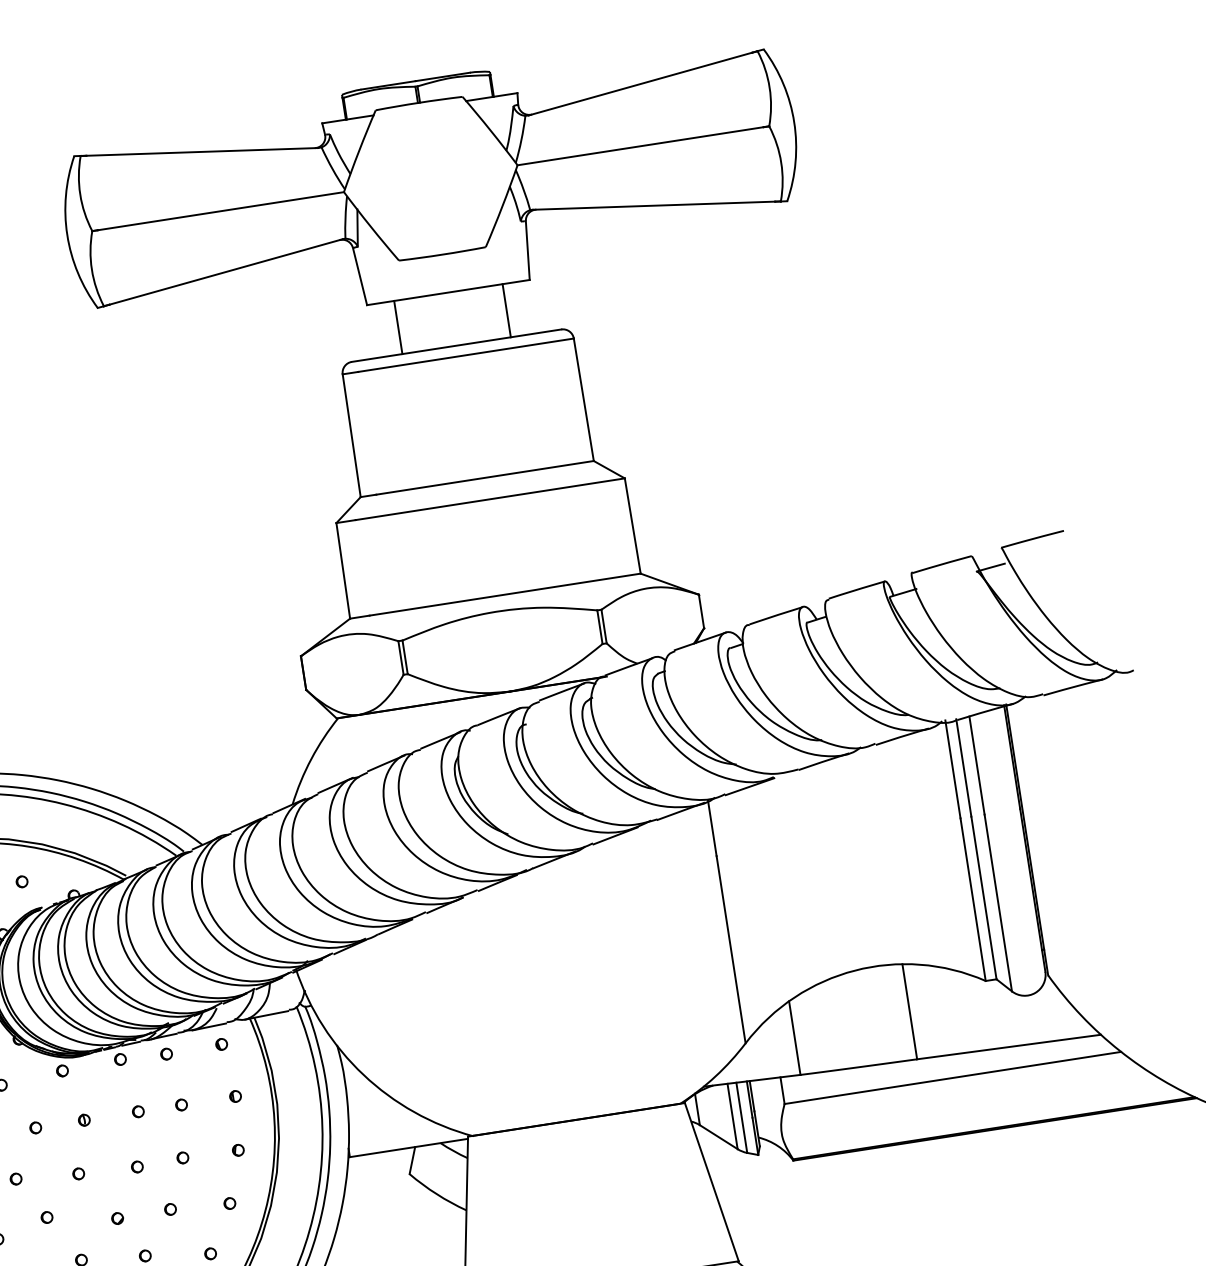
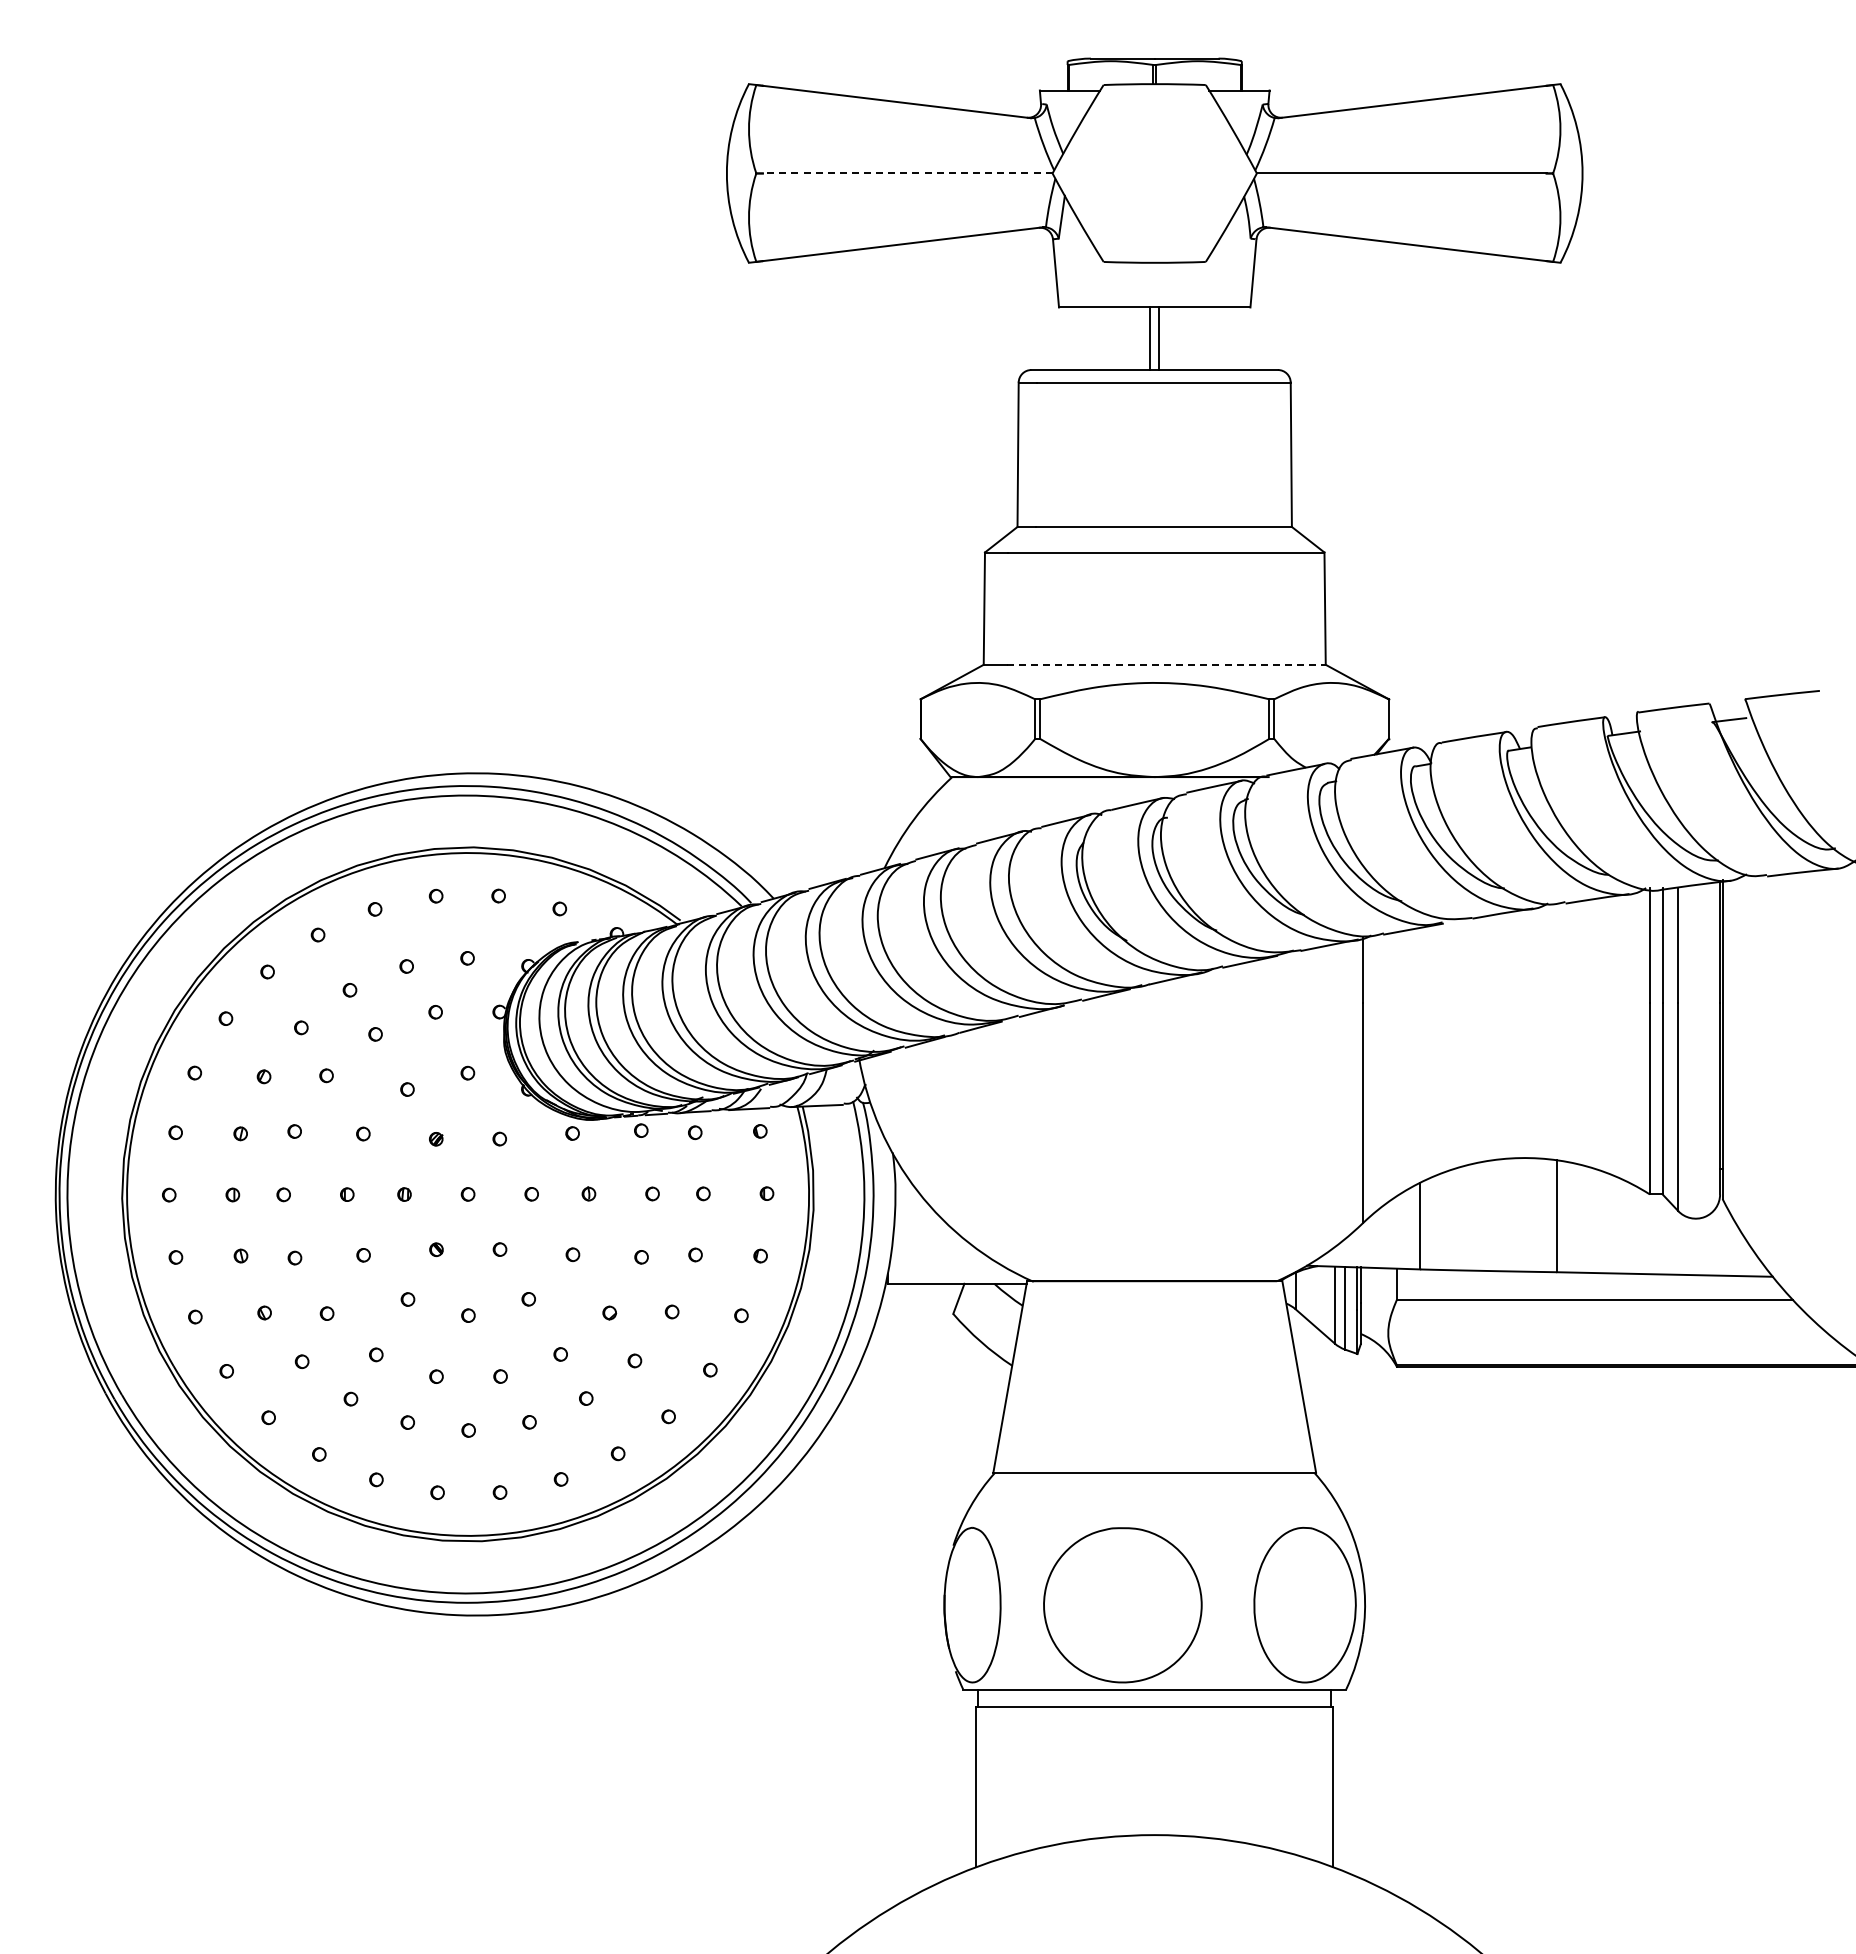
line: (220, 211) -> (907, 173), solid -> dashed
line: (506, 310) -> (1149, 338), moved
line: (397, 327) -> (1158, 338), moved
line: (505, 594) -> (1166, 664), solid -> dashed

